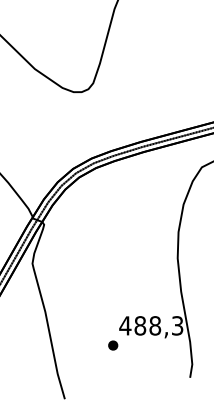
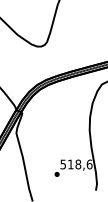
text: (151, 325) -> (76, 164), 488,3 -> 518,6

